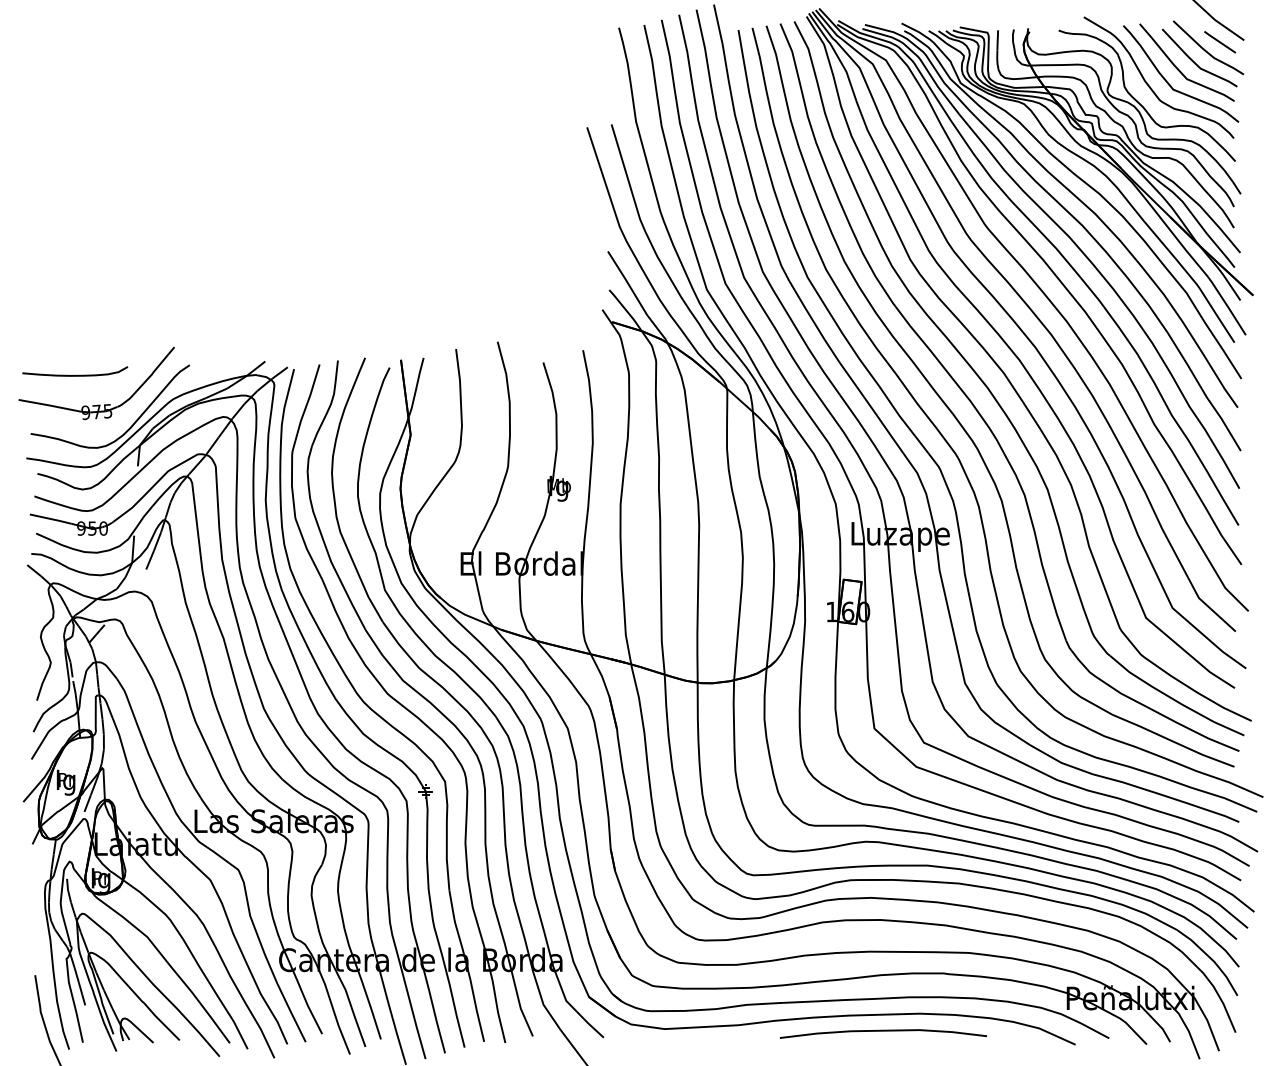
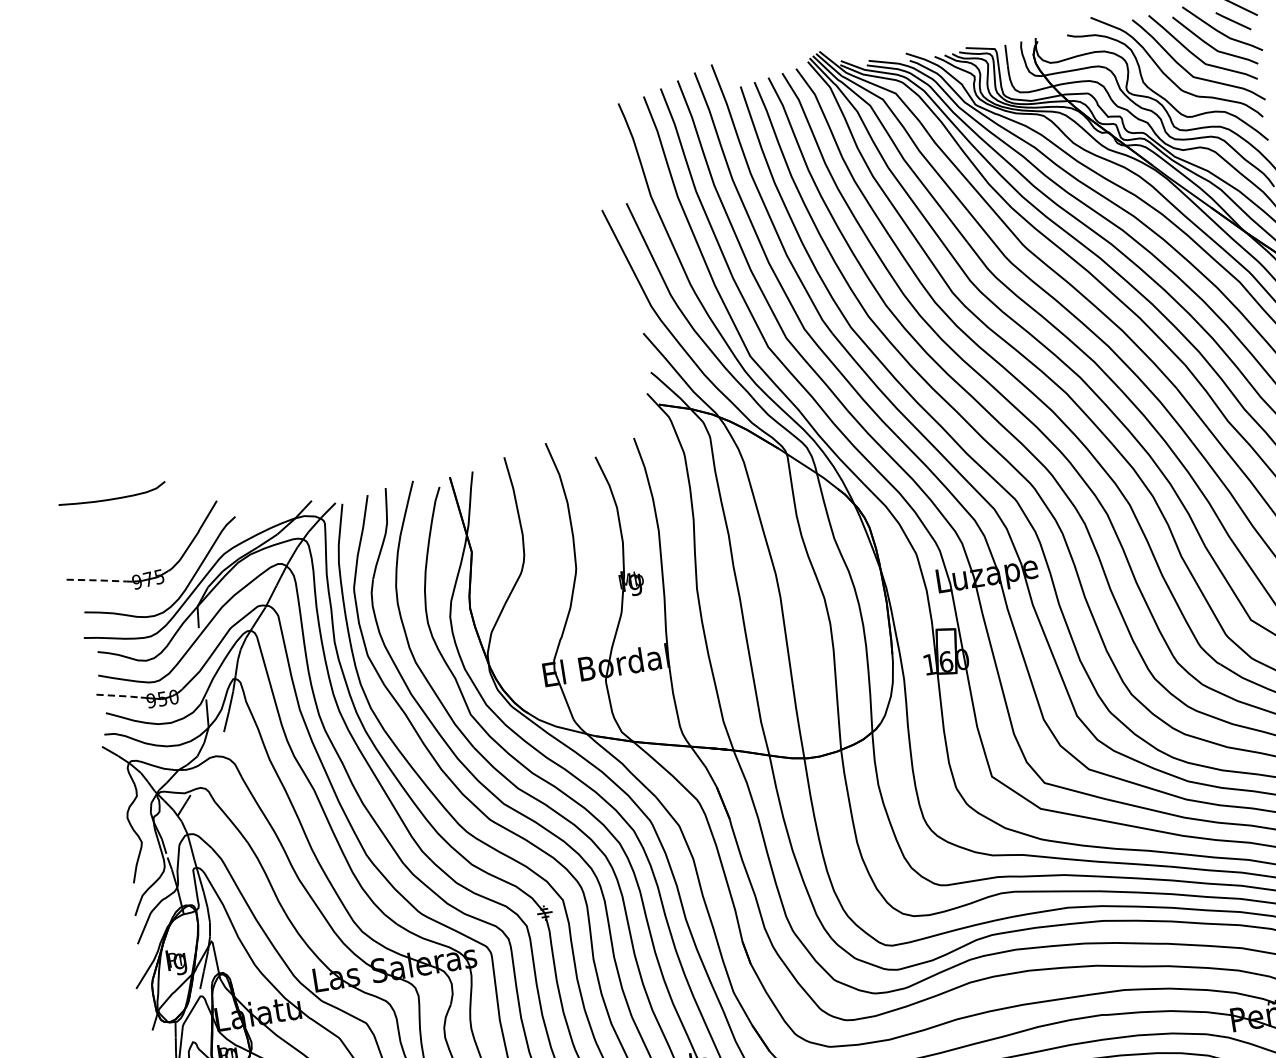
curve: (76, 374) -> (114, 497), moved
line: (48, 405) -> (97, 580), solid -> dashed
line: (51, 519) -> (119, 696), solid -> dashed

